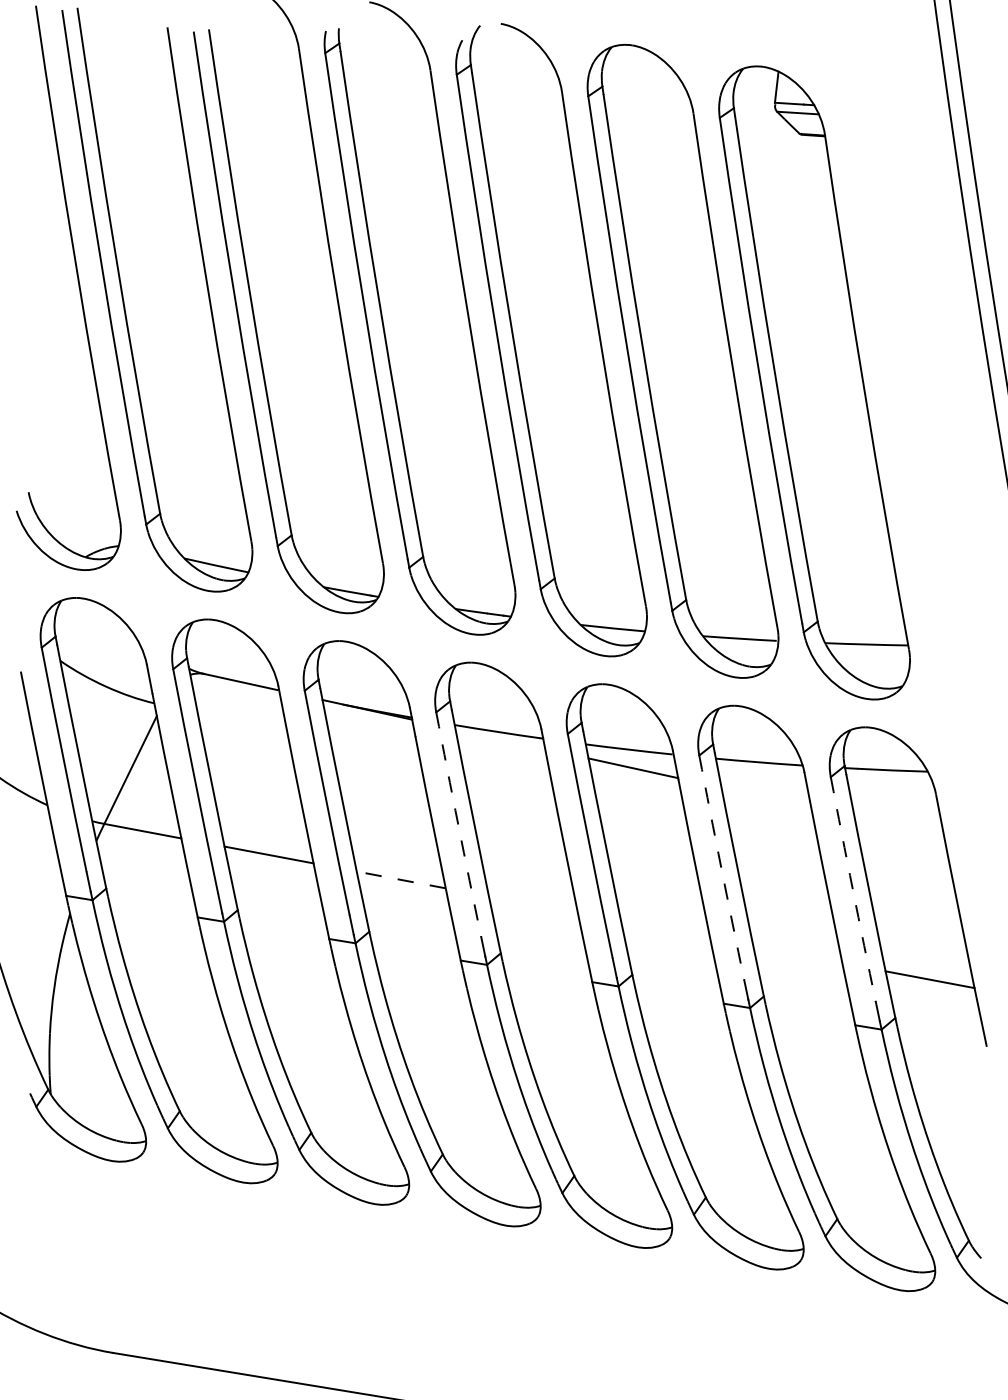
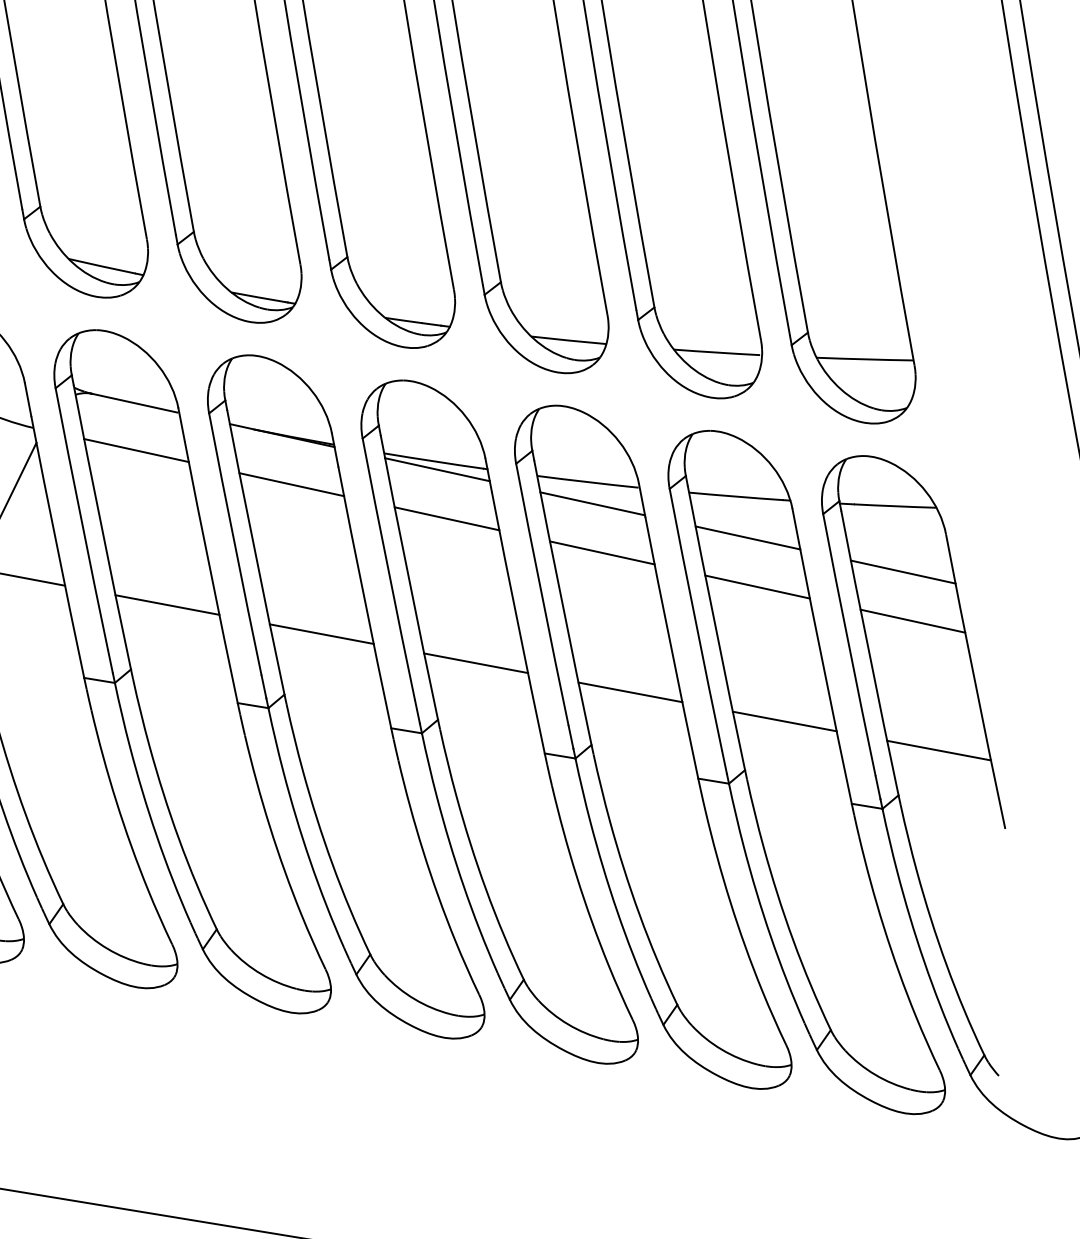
line: (242, 722) -> (136, 450), added
line: (500, 738) -> (437, 469), added
line: (375, 751) -> (291, 484), added
line: (508, 780) -> (446, 518), added
line: (766, 797) -> (748, 537), added
line: (641, 810) -> (602, 553), added
arc: (458, 824) -> (388, 569), dashed -> solid
line: (899, 826) -> (903, 571), added
line: (774, 839) -> (757, 586), added
arc: (721, 867) -> (695, 619), dashed -> solid
line: (907, 868) -> (912, 620), added
line: (400, 879) -> (320, 633), dashed -> solid
arc: (852, 889) -> (848, 645), dashed -> solid
line: (533, 904) -> (476, 662), added
line: (665, 929) -> (630, 692), added
line: (797, 954) -> (784, 721), added

